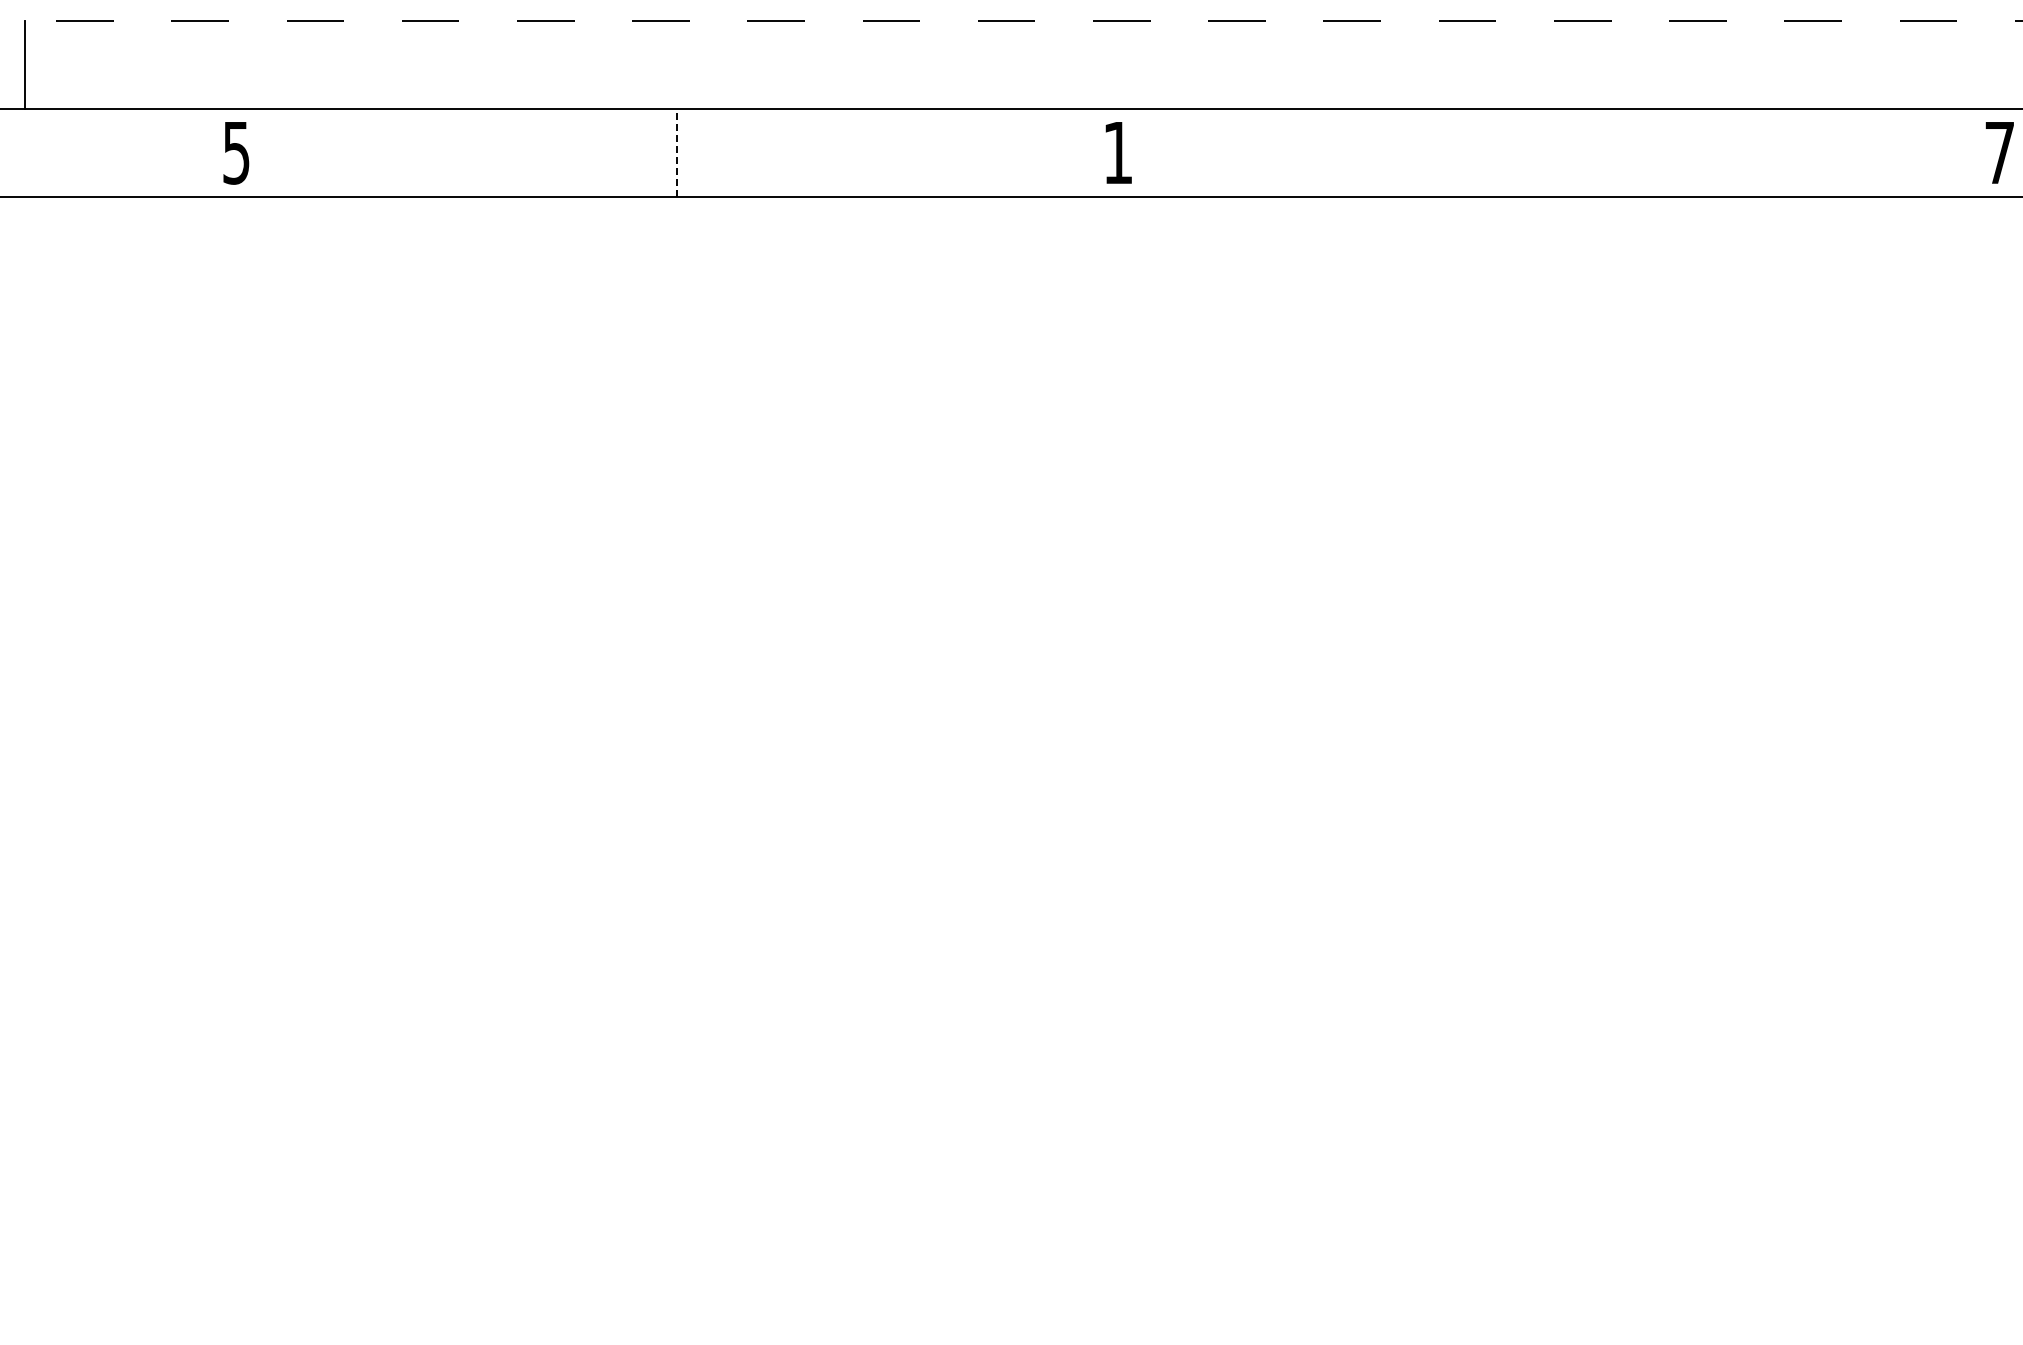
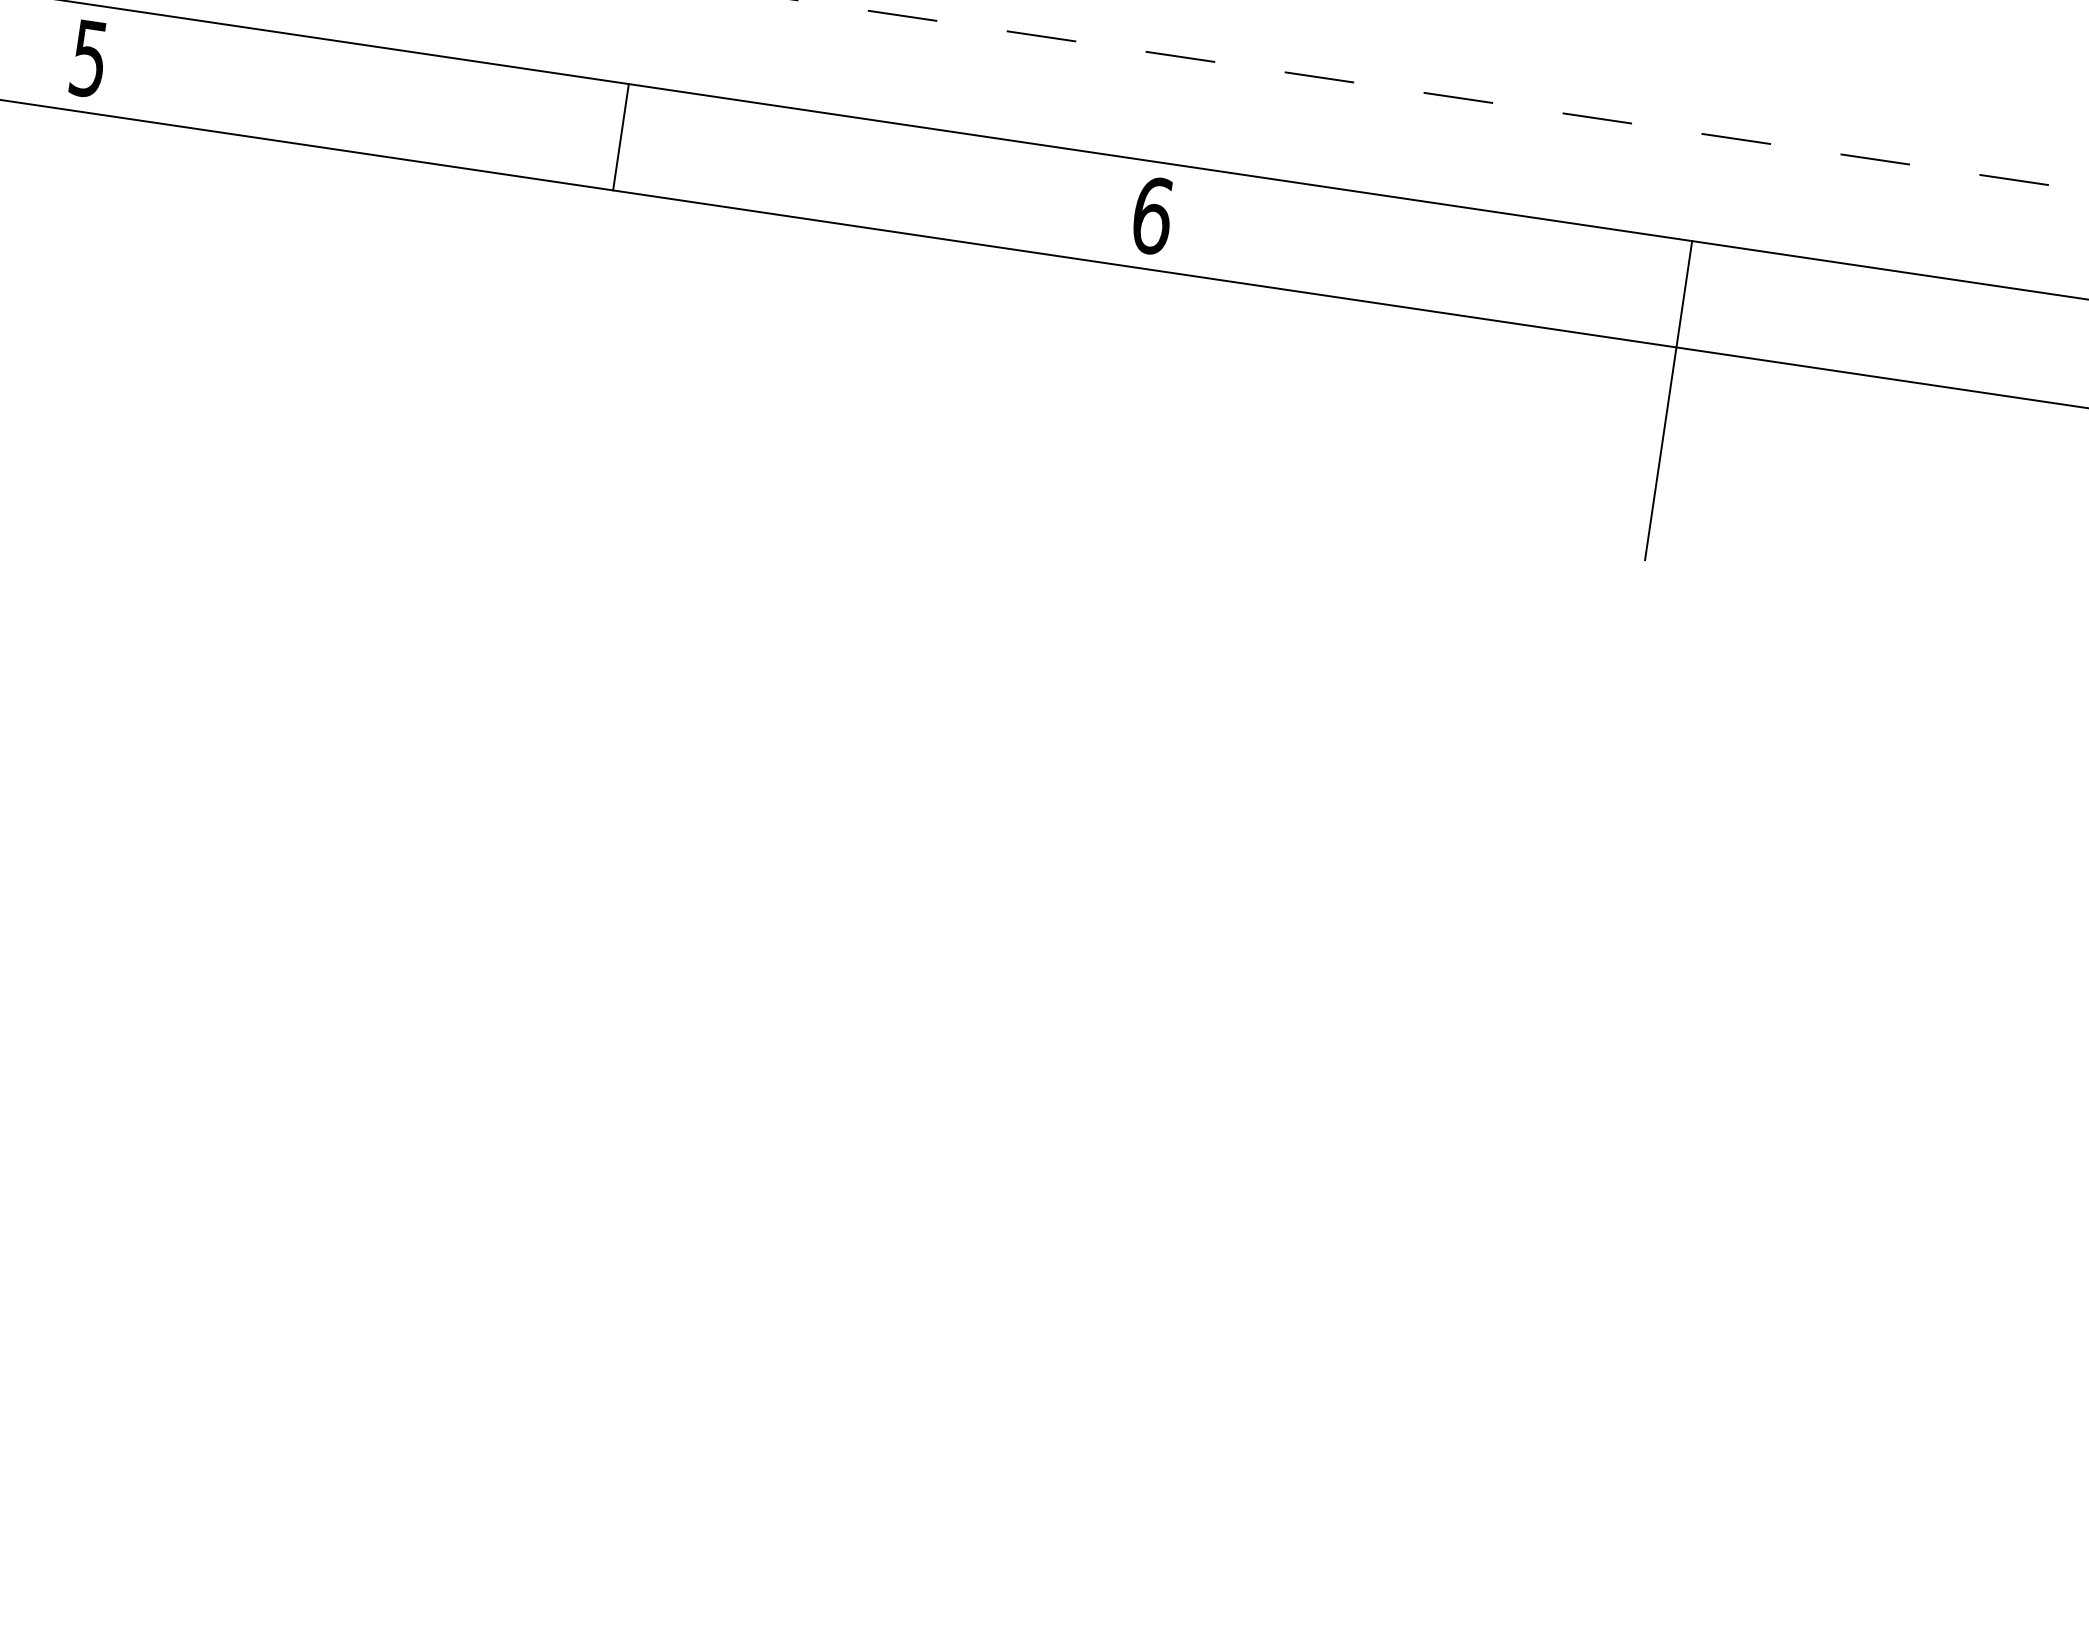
line: (677, 152) -> (621, 136), dashed -> solid
text: (1118, 152) -> (1152, 215), 1 -> 6
line: (1559, 240) -> (1669, 399), added

